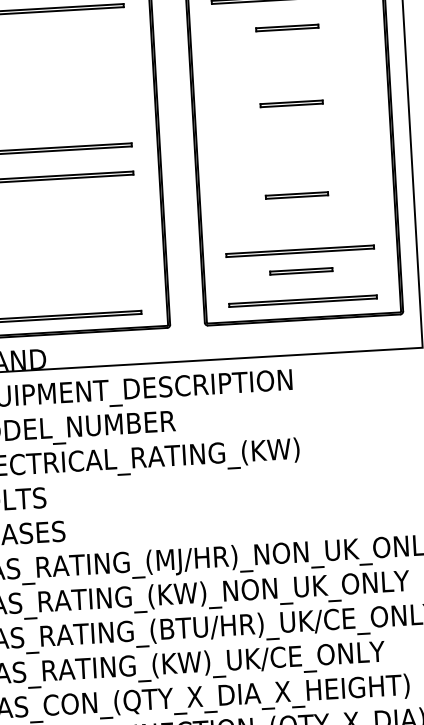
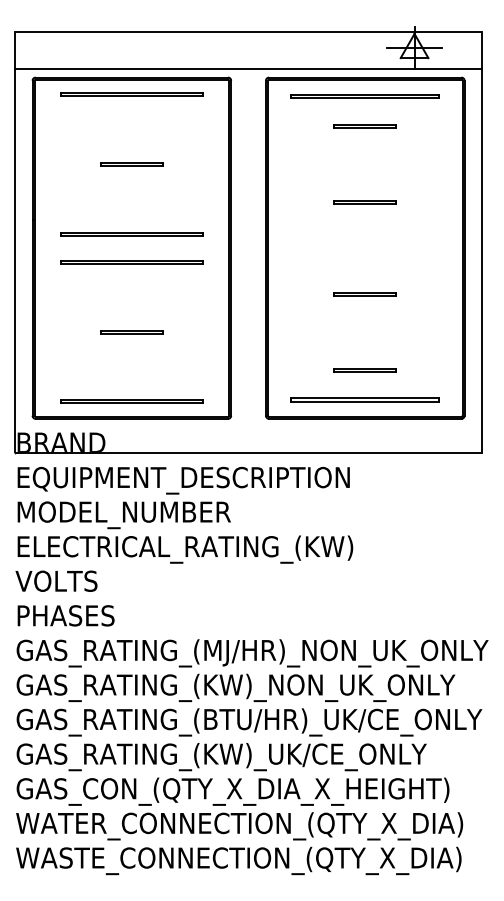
line: (56, 78) -> (131, 163), added
line: (65, 246) -> (131, 331), added
part: (299, 250) -> (364, 349), removed

